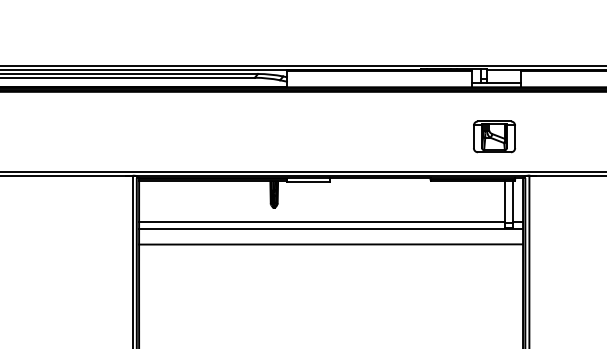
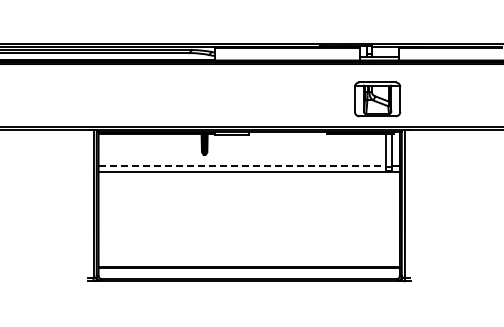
part: (494, 136) -> (377, 99), size x1.4
line: (322, 222) -> (242, 166), solid -> dashed
line: (330, 243) -> (248, 183), removed

